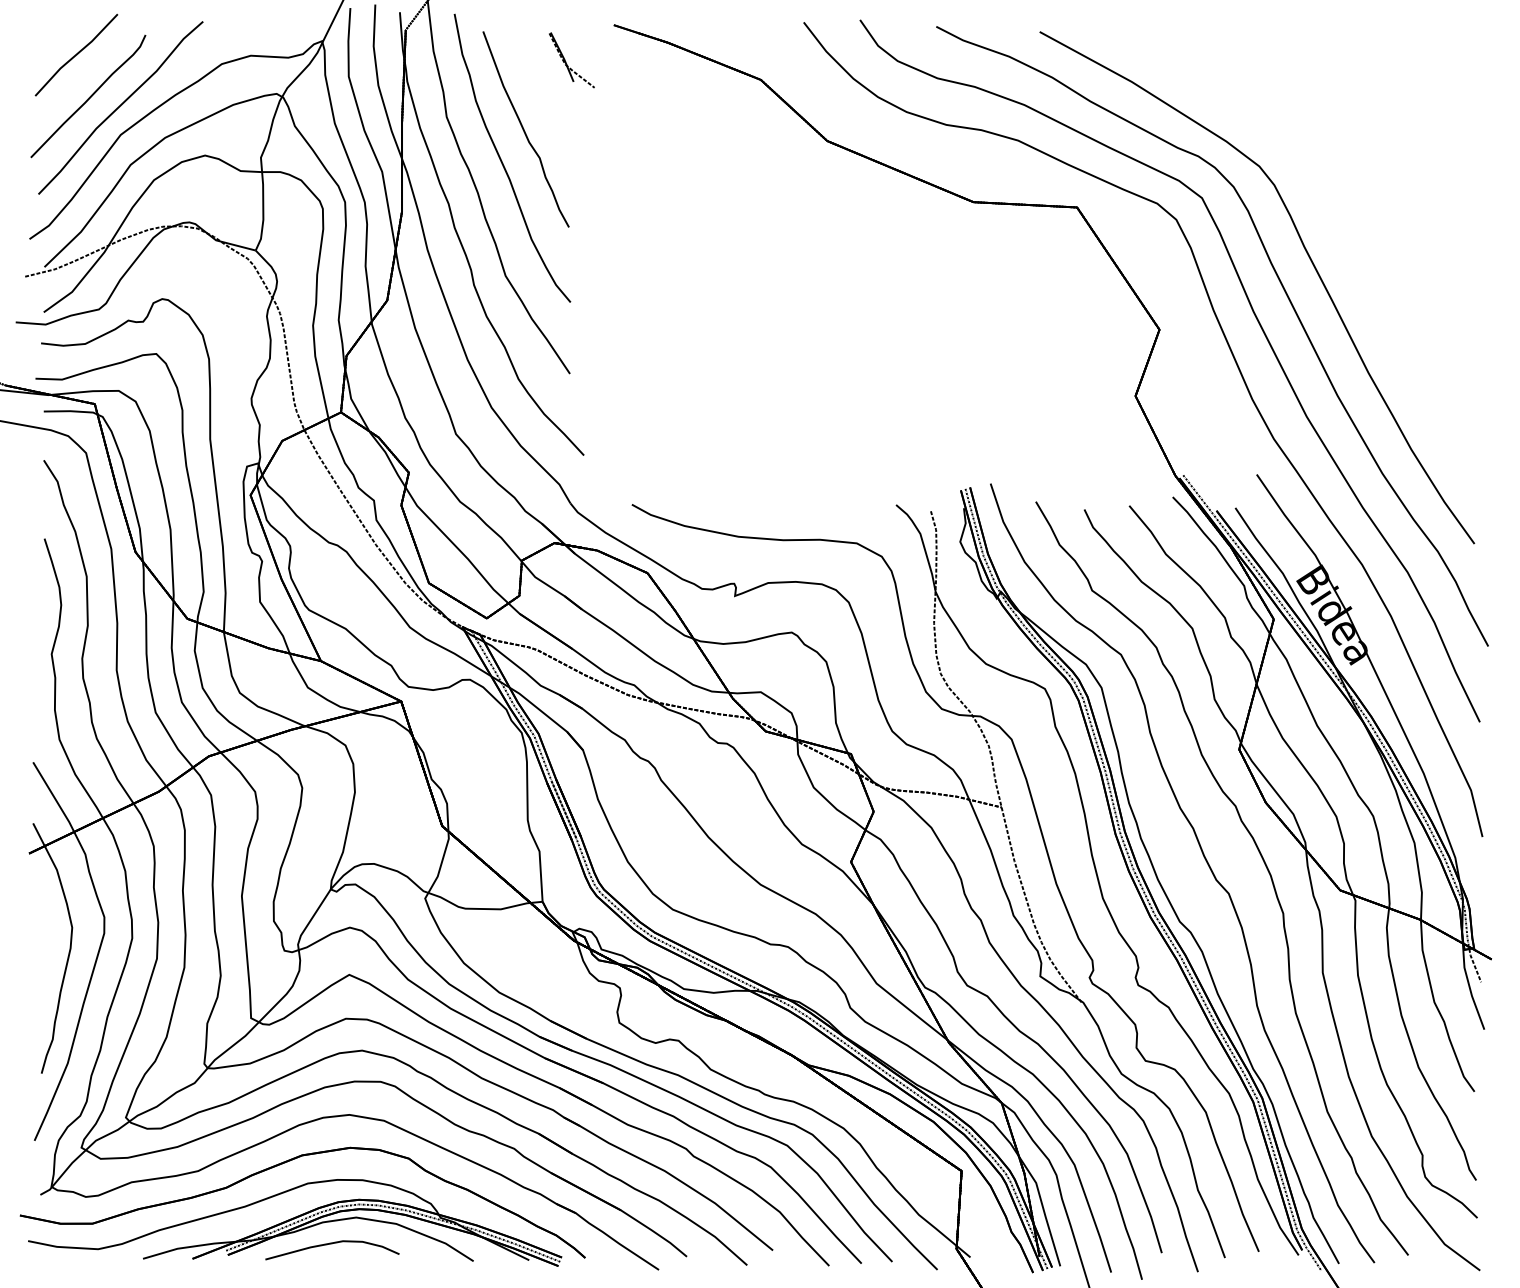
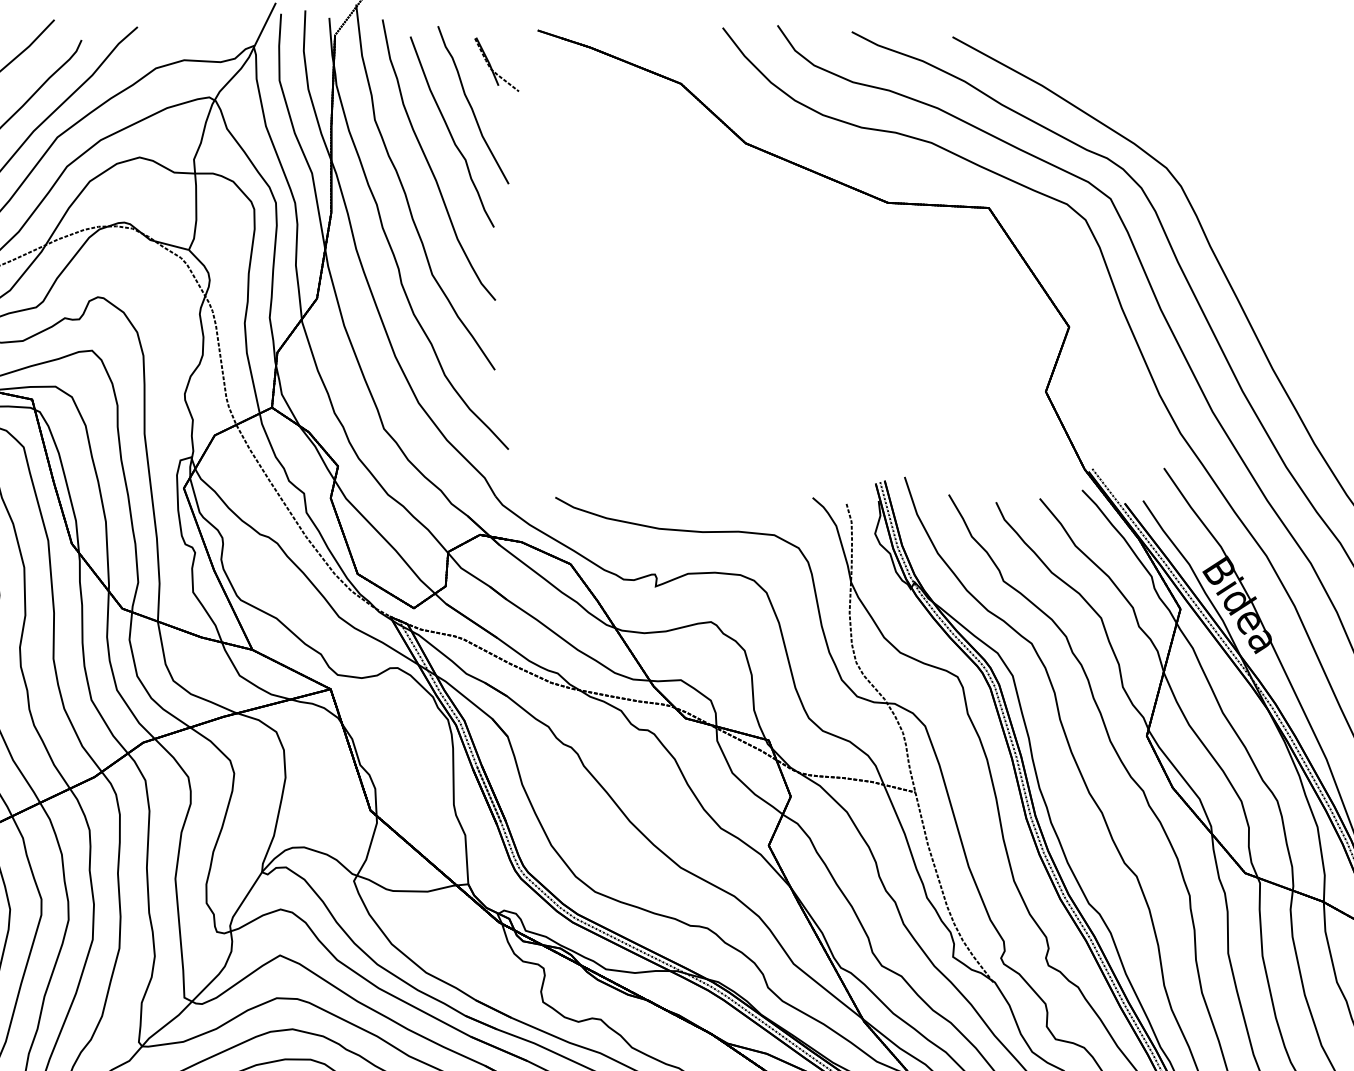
part: (547, 101) -> (473, 104), added

